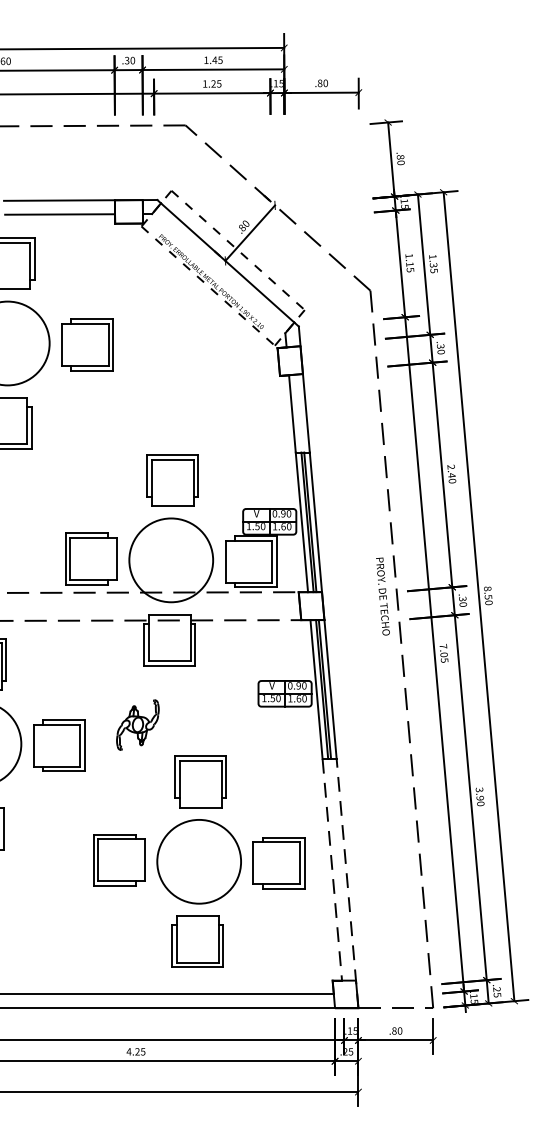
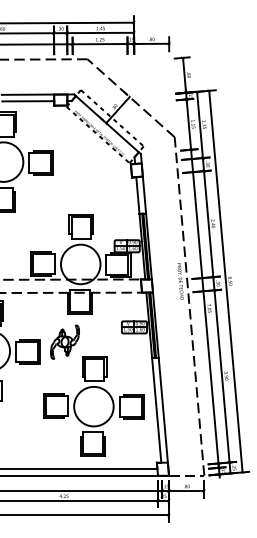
part: (136, 723) -> (64, 341), size x1.43
line: (331, 869) -> (156, 410), dashed -> solid
line: (346, 882) -> (163, 416), dashed -> solid

